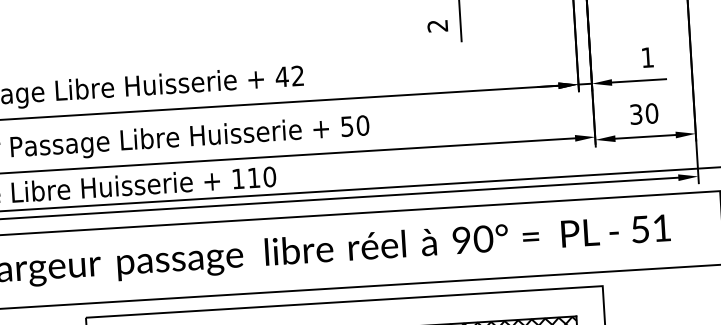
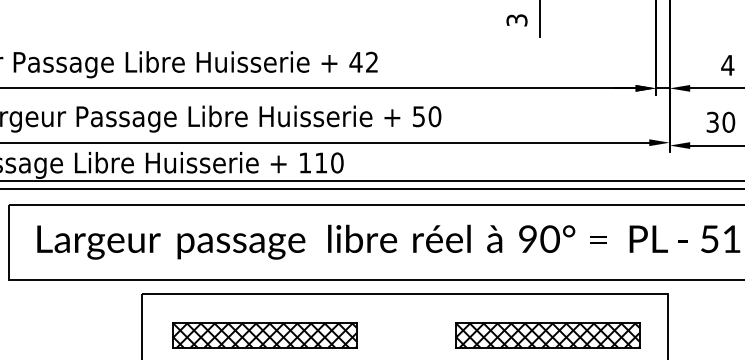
text: (438, 26) -> (517, 20), 2 -> 3
text: (647, 57) -> (727, 65), 1 -> 4

